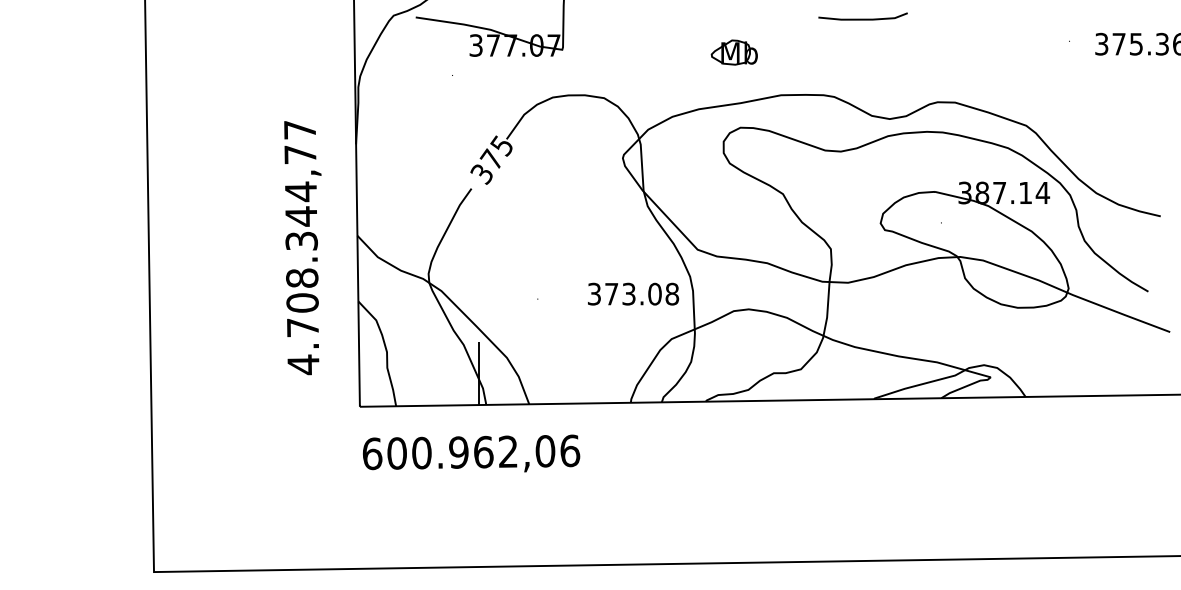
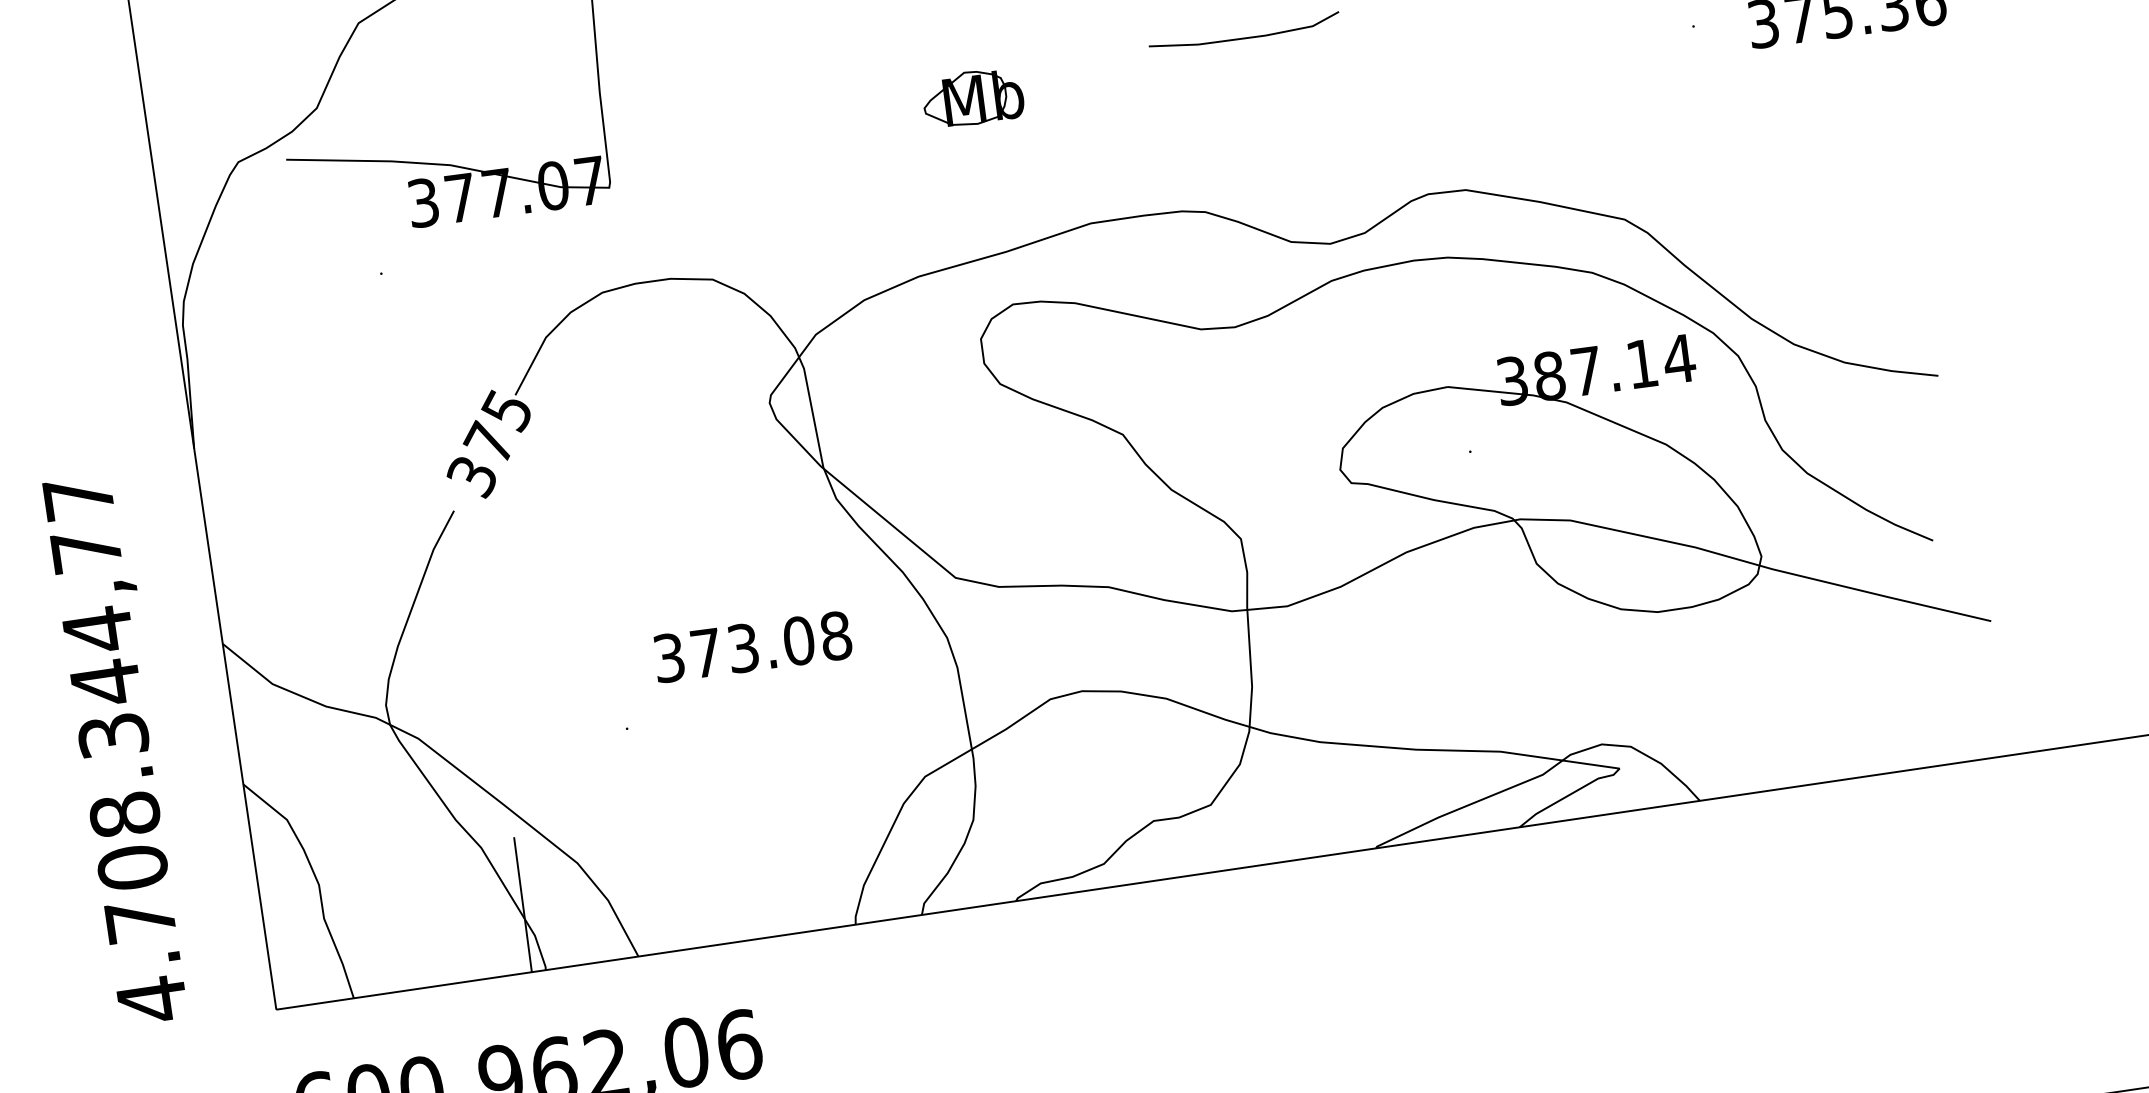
part: (733, 52) -> (970, 98), moved
text: (302, 248) -> (117, 750), moved
text: (633, 293) -> (752, 645), moved

